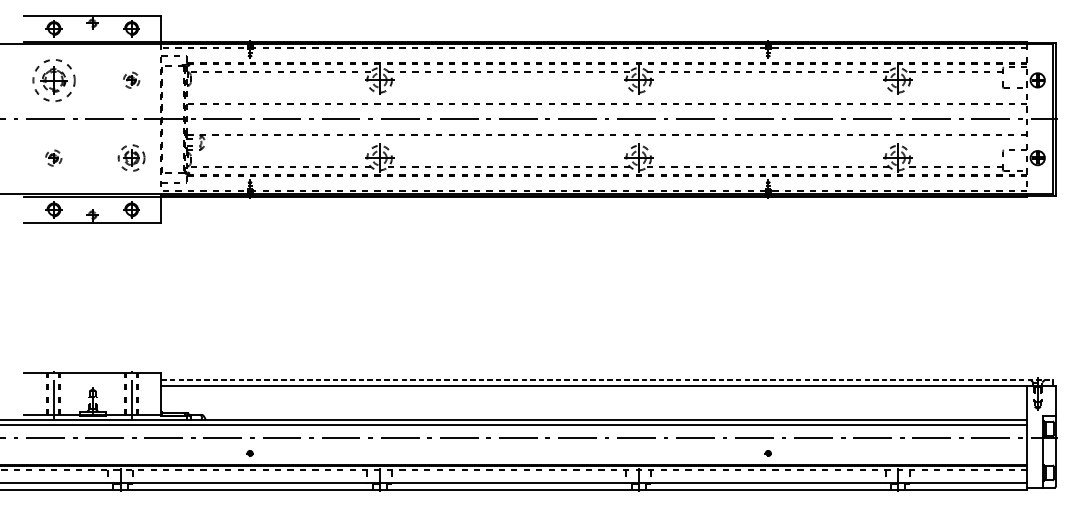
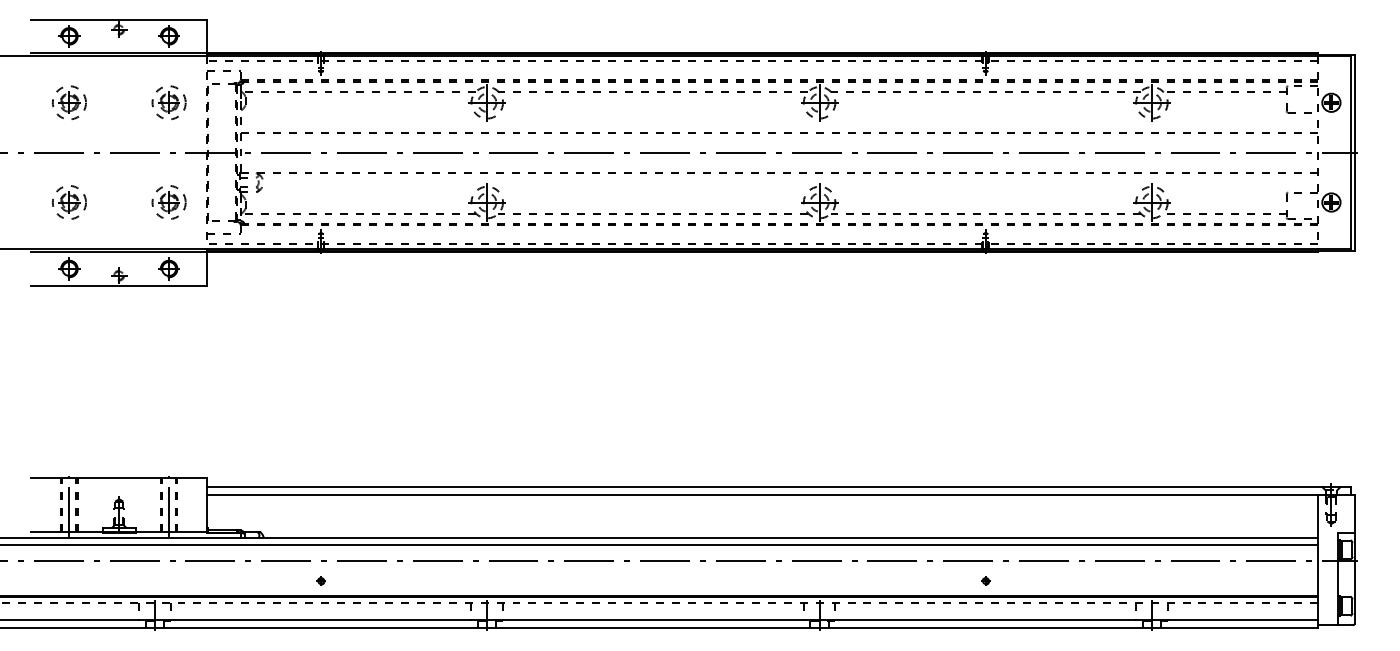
part: (53, 80) -> (68, 102), size x0.62
part: (131, 80) -> (168, 102), size x1.67
part: (53, 158) -> (68, 202), size x1.67
line: (607, 379) -> (779, 486), dashed -> solid

